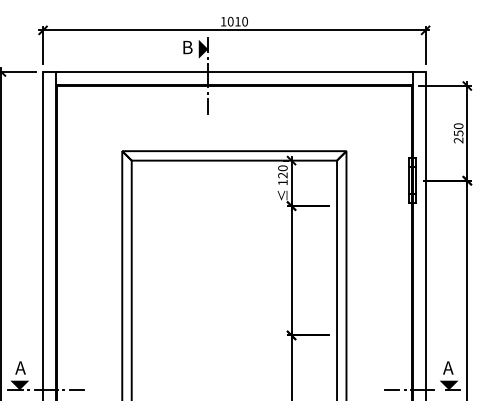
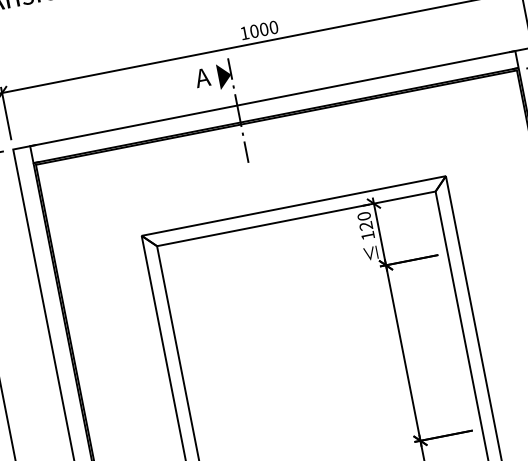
text: (237, 21) -> (263, 29), 1010 -> 1000
text: (187, 47) -> (202, 77), B -> A

